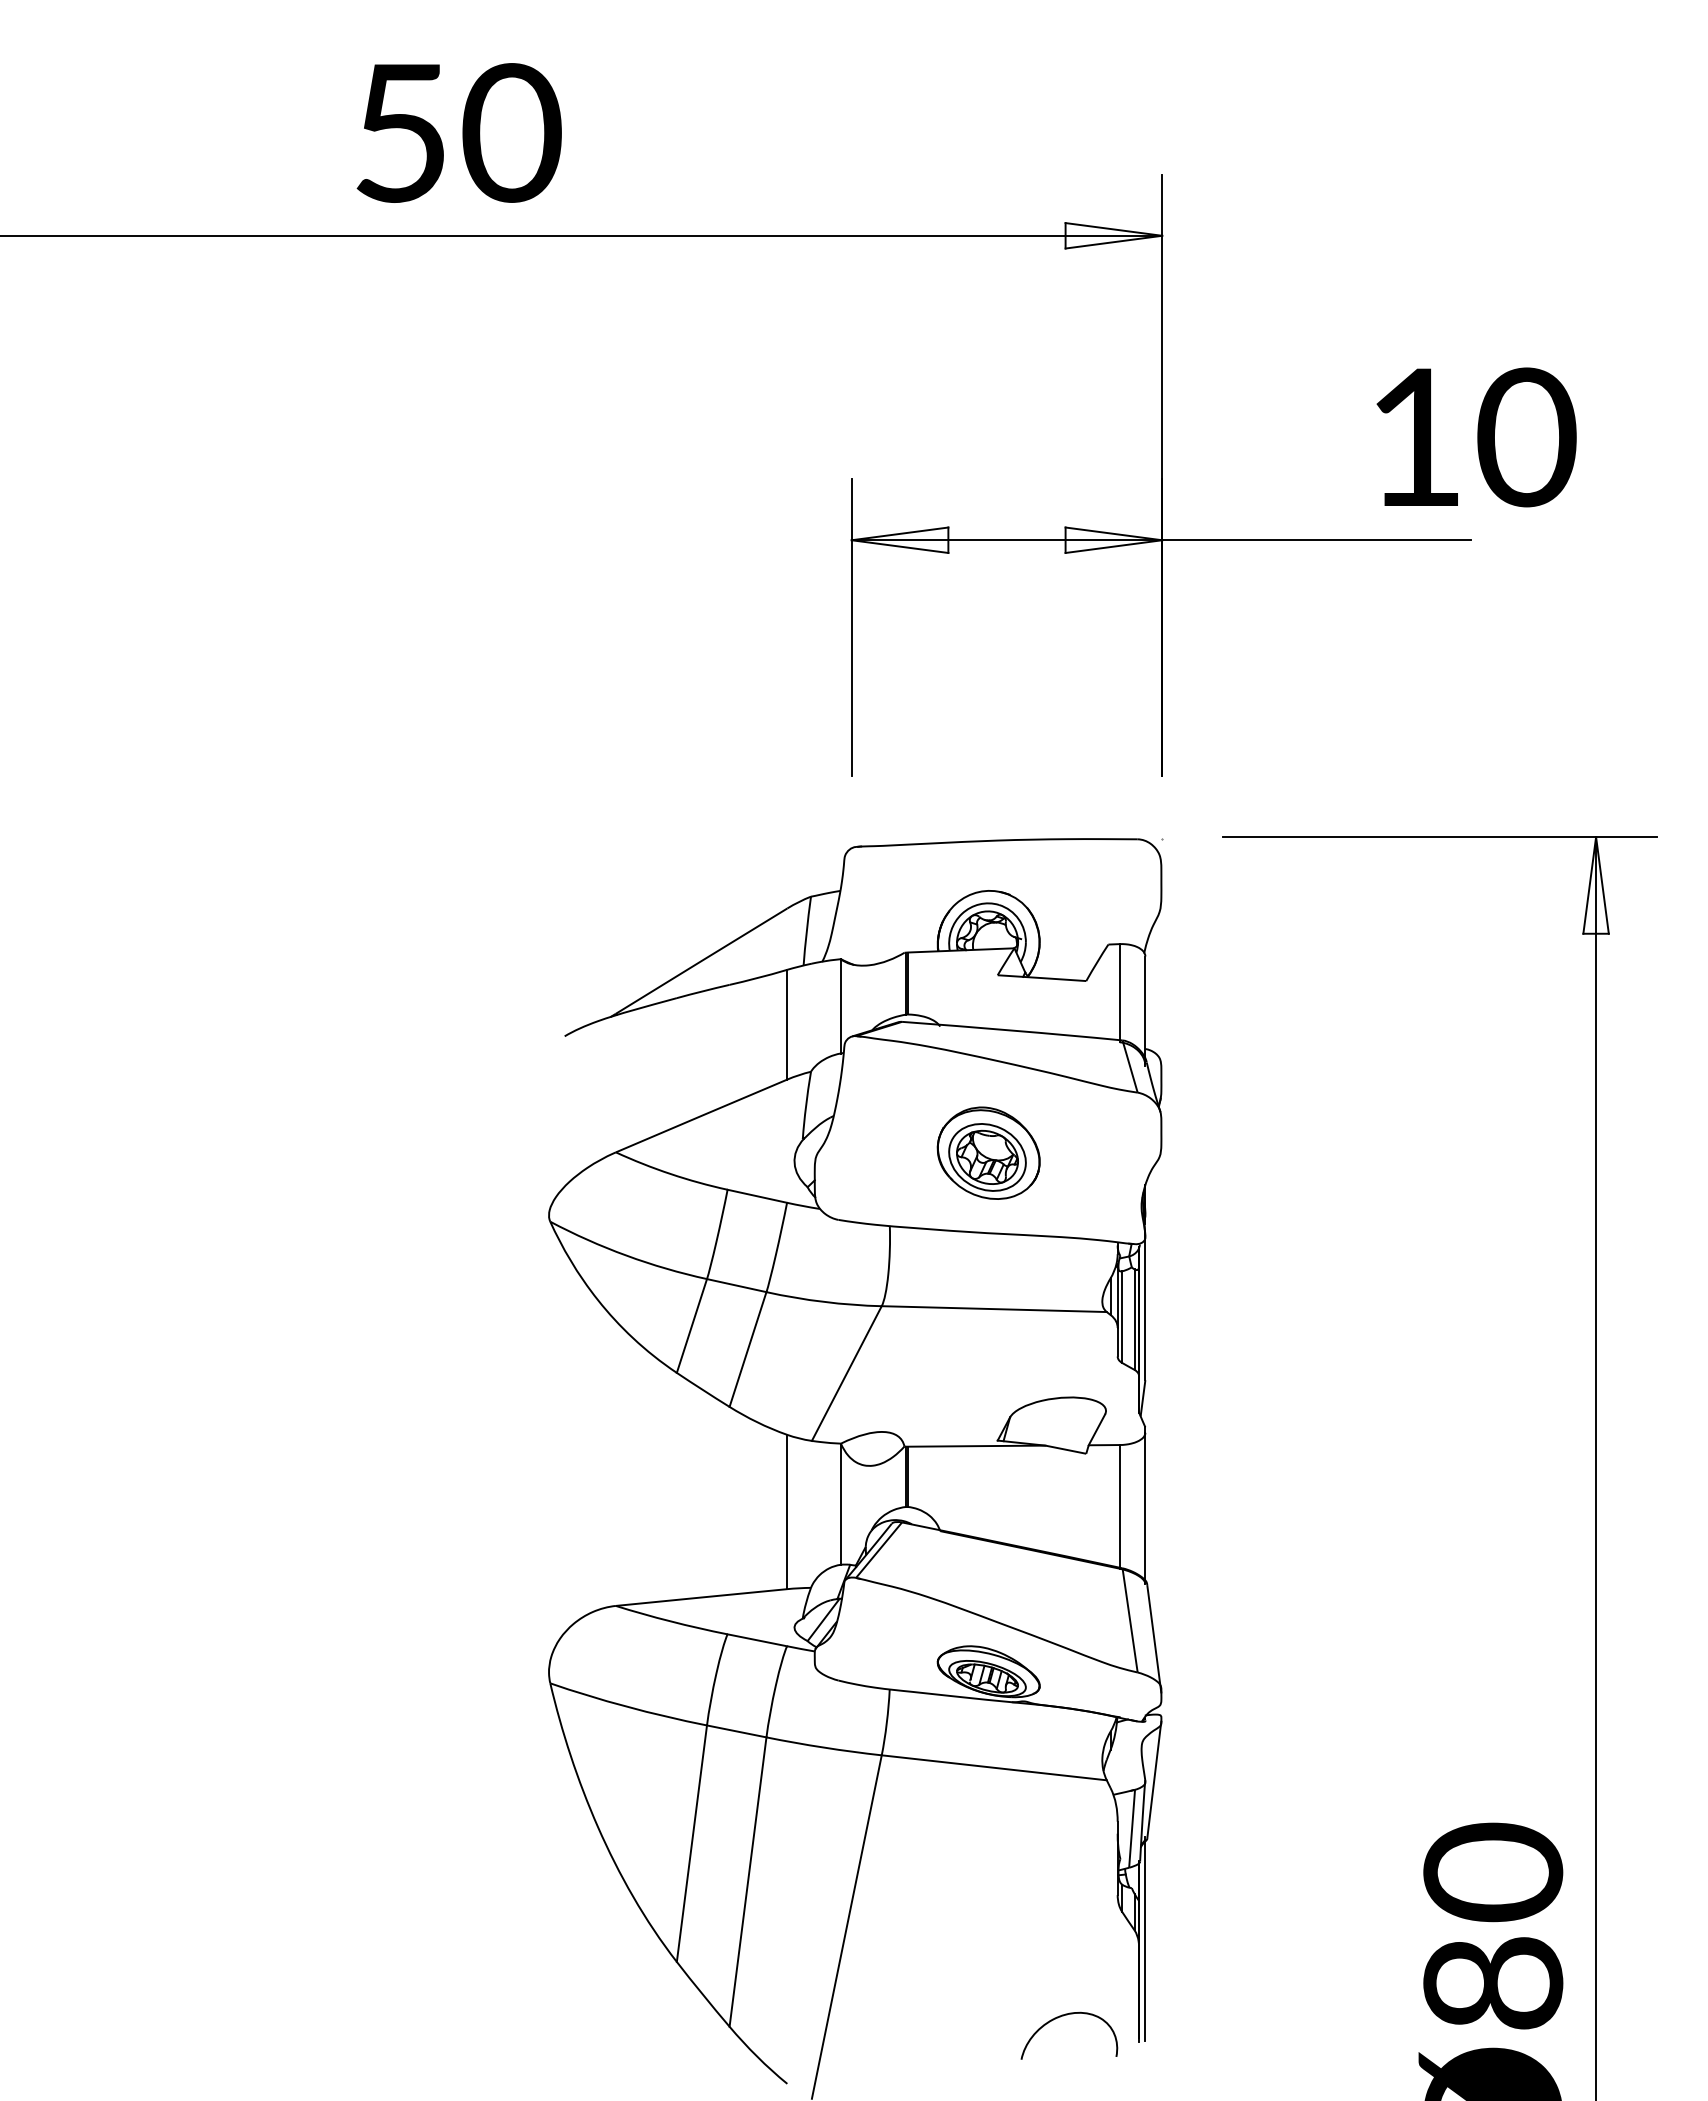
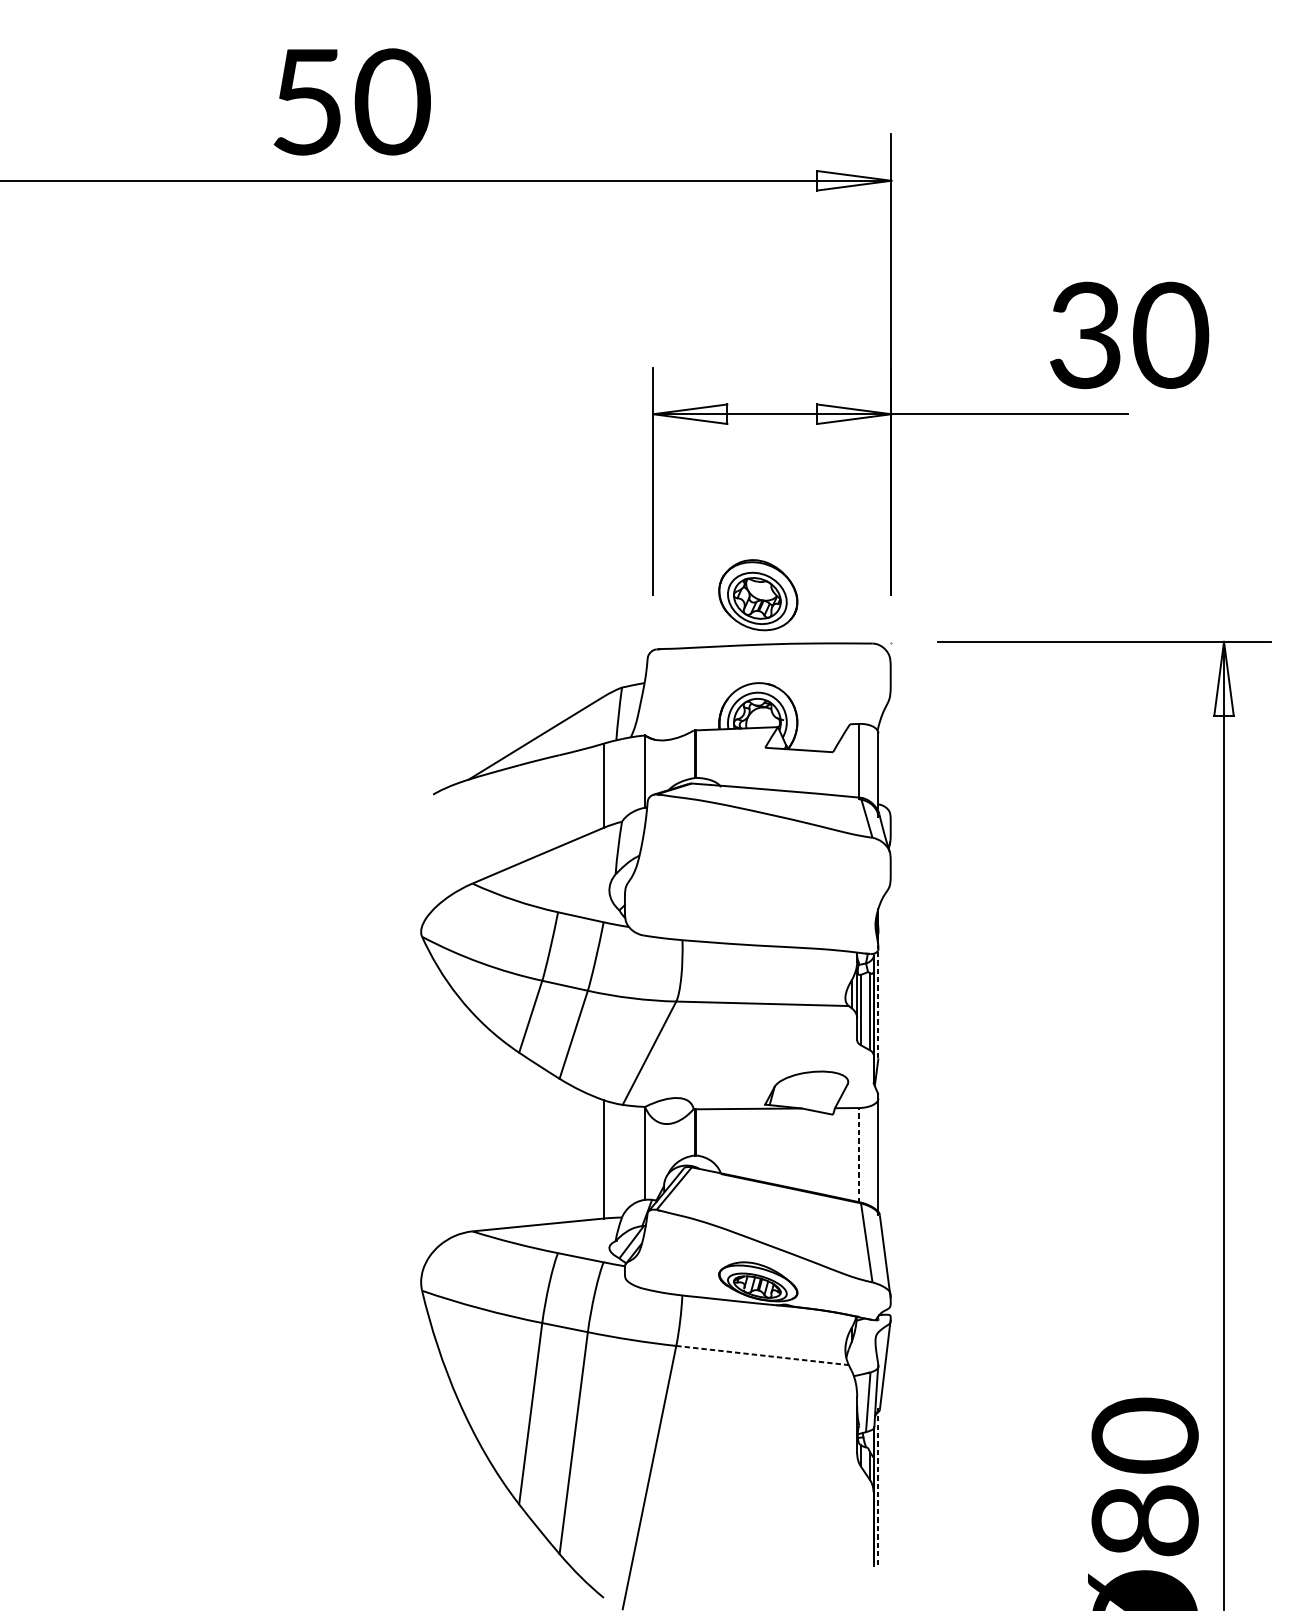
text: (1414, 437) -> (1084, 335), 10 -> 30
part: (988, 1152) -> (758, 594), moved
line: (1145, 1306) -> (878, 1001), solid -> dashed
line: (1119, 1506) -> (858, 1155), solid -> dashed
line: (994, 1767) -> (762, 1355), solid -> dashed
line: (1145, 1940) -> (878, 1487), solid -> dashed
curve: (1063, 2016) -> (815, 1546), removed

